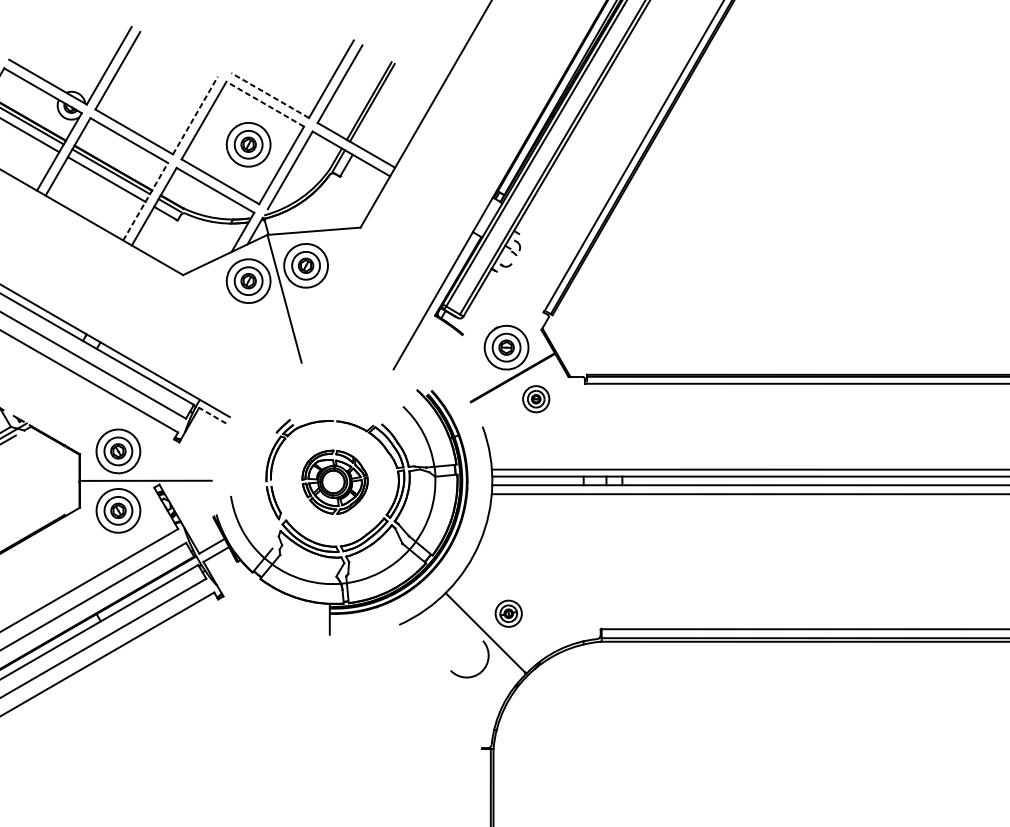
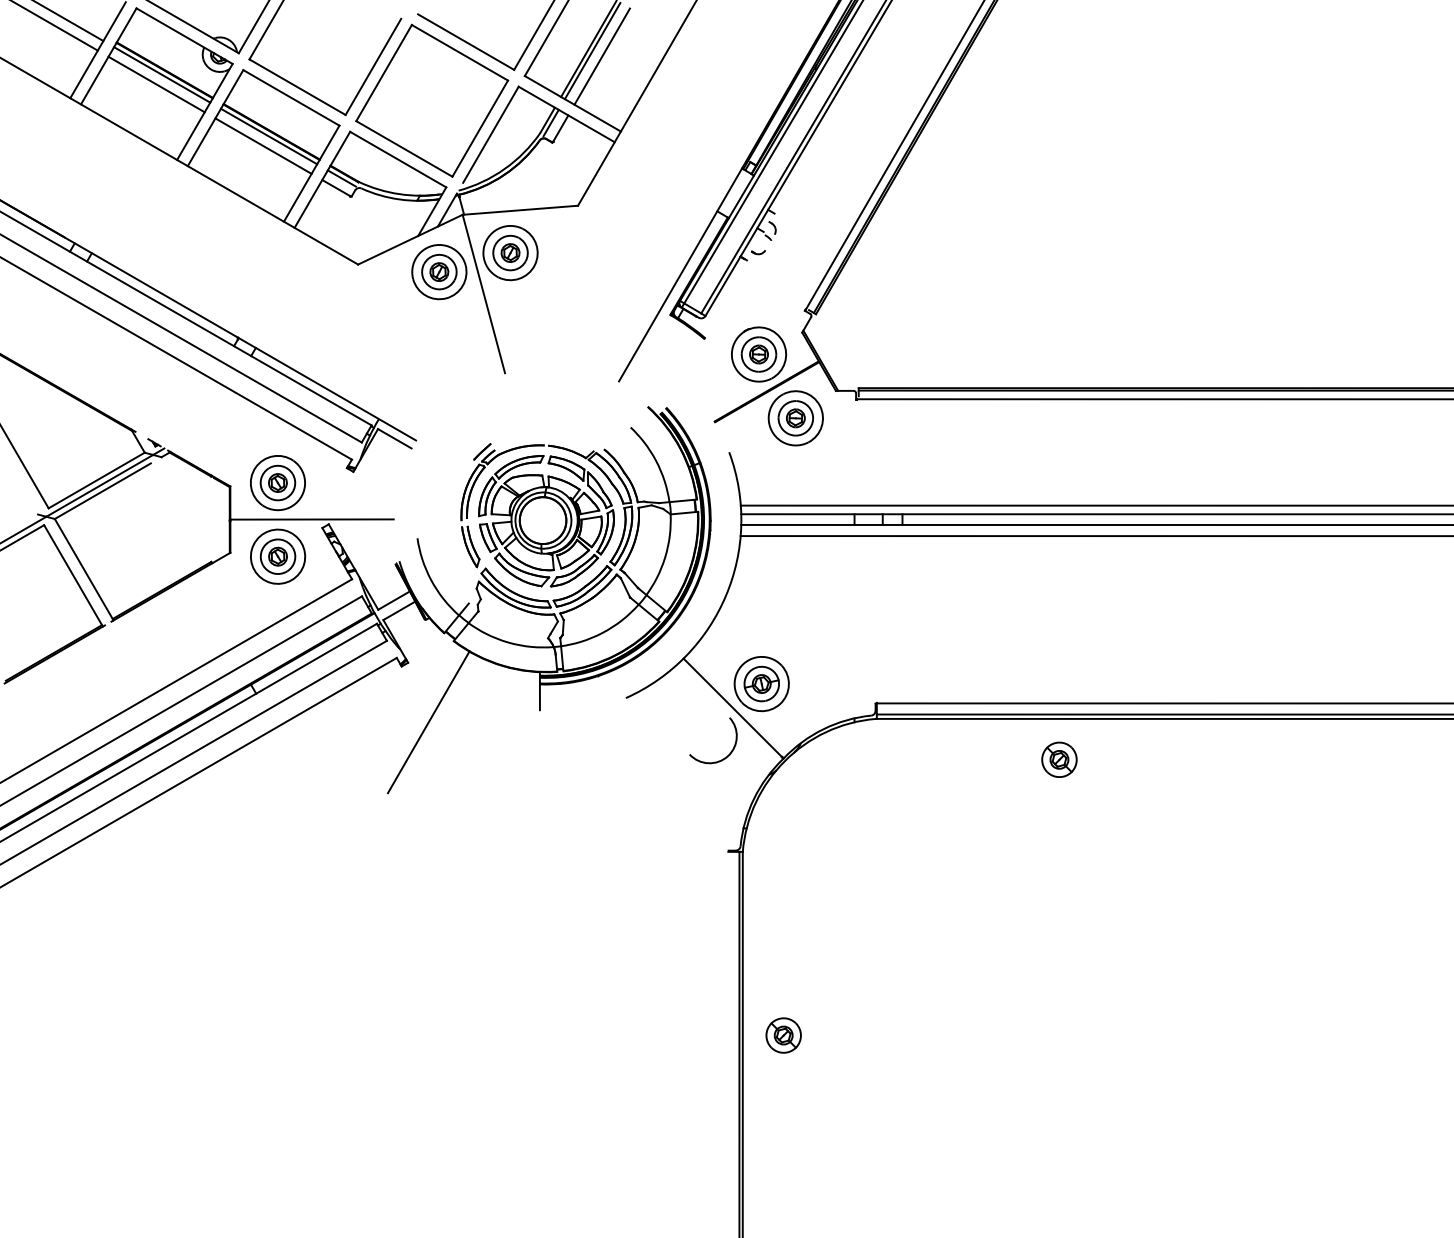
line: (270, 95) -> (466, 42), dashed -> solid
line: (264, 103) -> (459, 52), dashed -> solid
line: (379, 107) -> (601, 56), added
line: (195, 115) -> (373, 66), dashed -> solid
part: (248, 145) -> (439, 103), removed
line: (145, 201) -> (311, 173), dashed -> solid
part: (536, 399) -> (795, 418), size x1.67
line: (212, 415) -> (394, 438), dashed -> solid
part: (335, 482) -> (546, 521), size x1.67
part: (508, 613) -> (761, 684), size x1.67
line: (239, 644) -> (428, 722), added
part: (749, 674) -> (1059, 759), added

